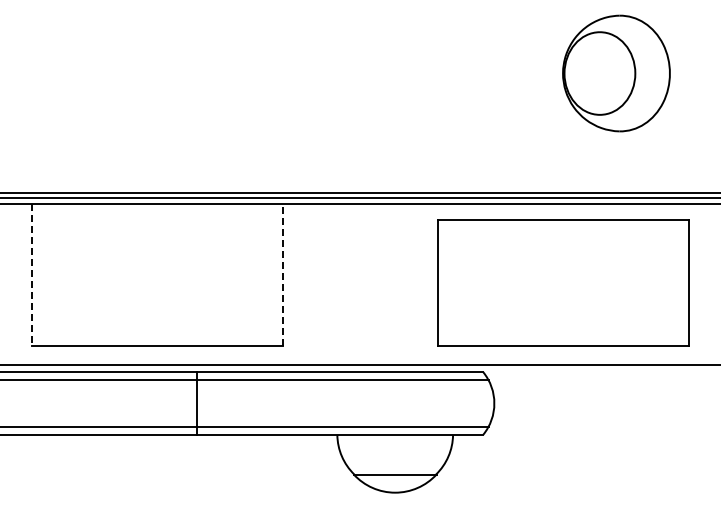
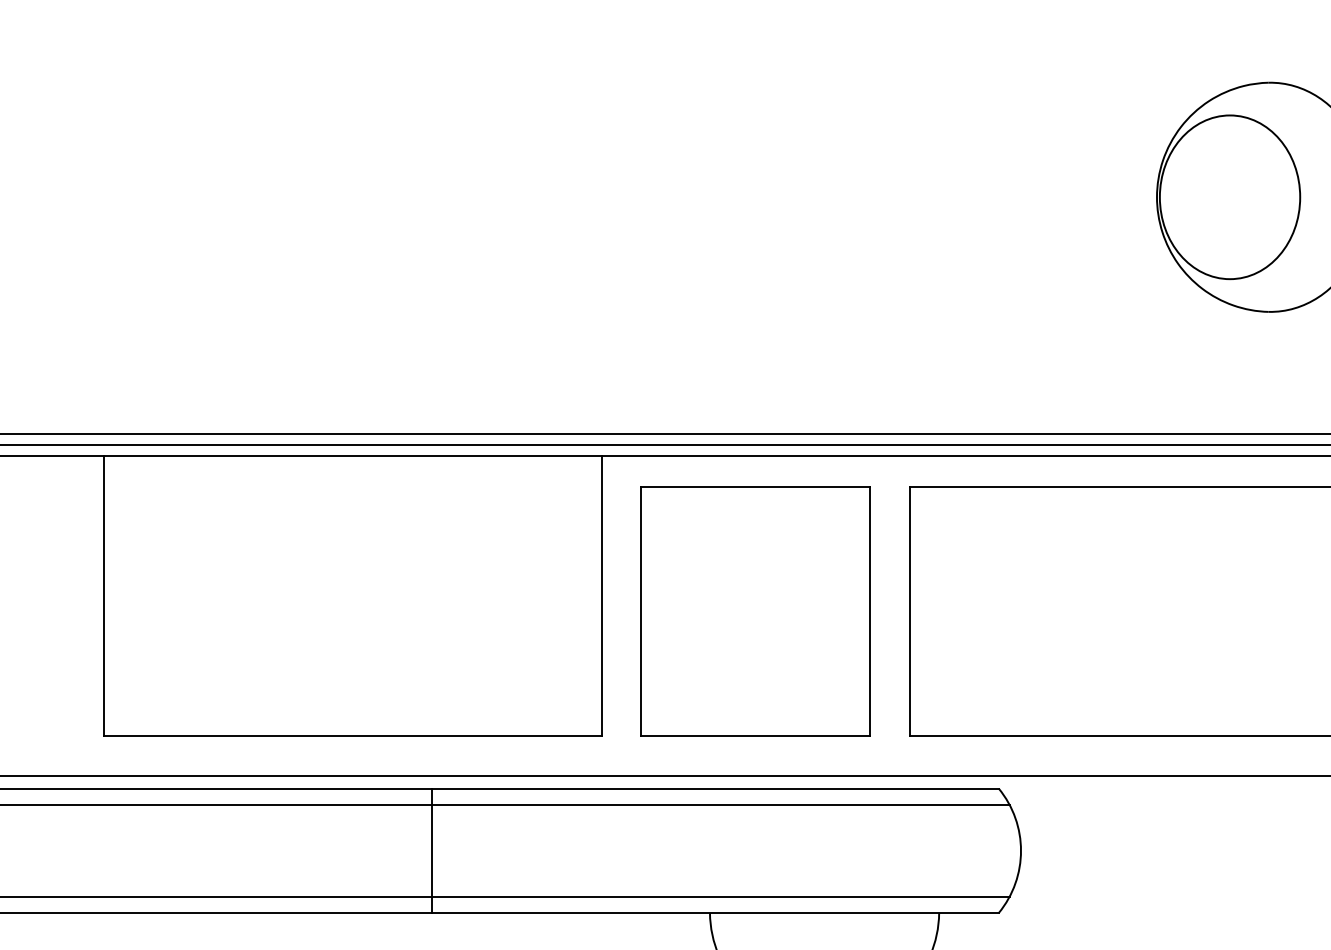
line: (31, 274) -> (104, 595), dashed -> solid
line: (282, 274) -> (601, 595), dashed -> solid
part: (360, 282) -> (755, 611), added

